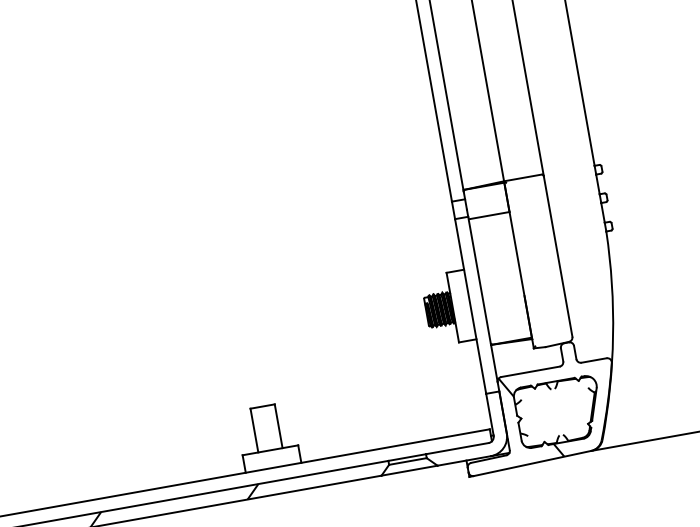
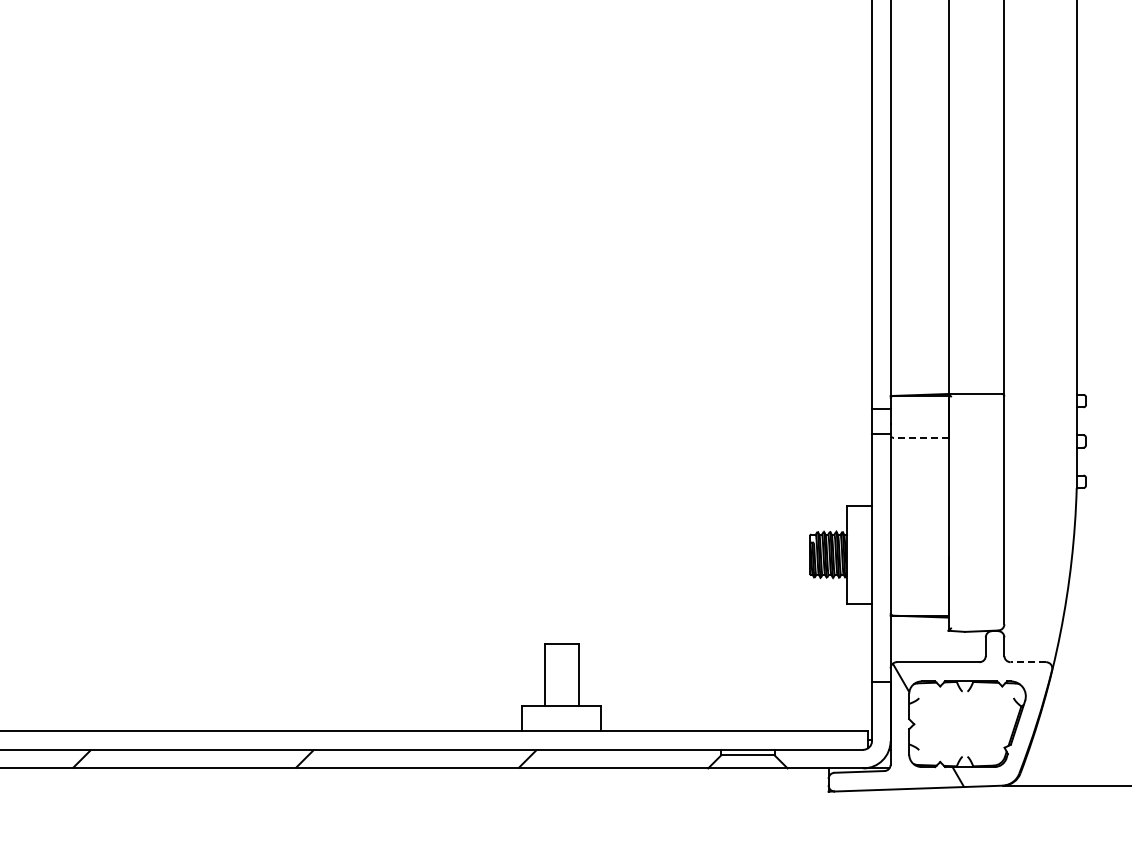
line: (489, 215) -> (920, 437), solid -> dashed
line: (594, 360) -> (1028, 662), solid -> dashed

